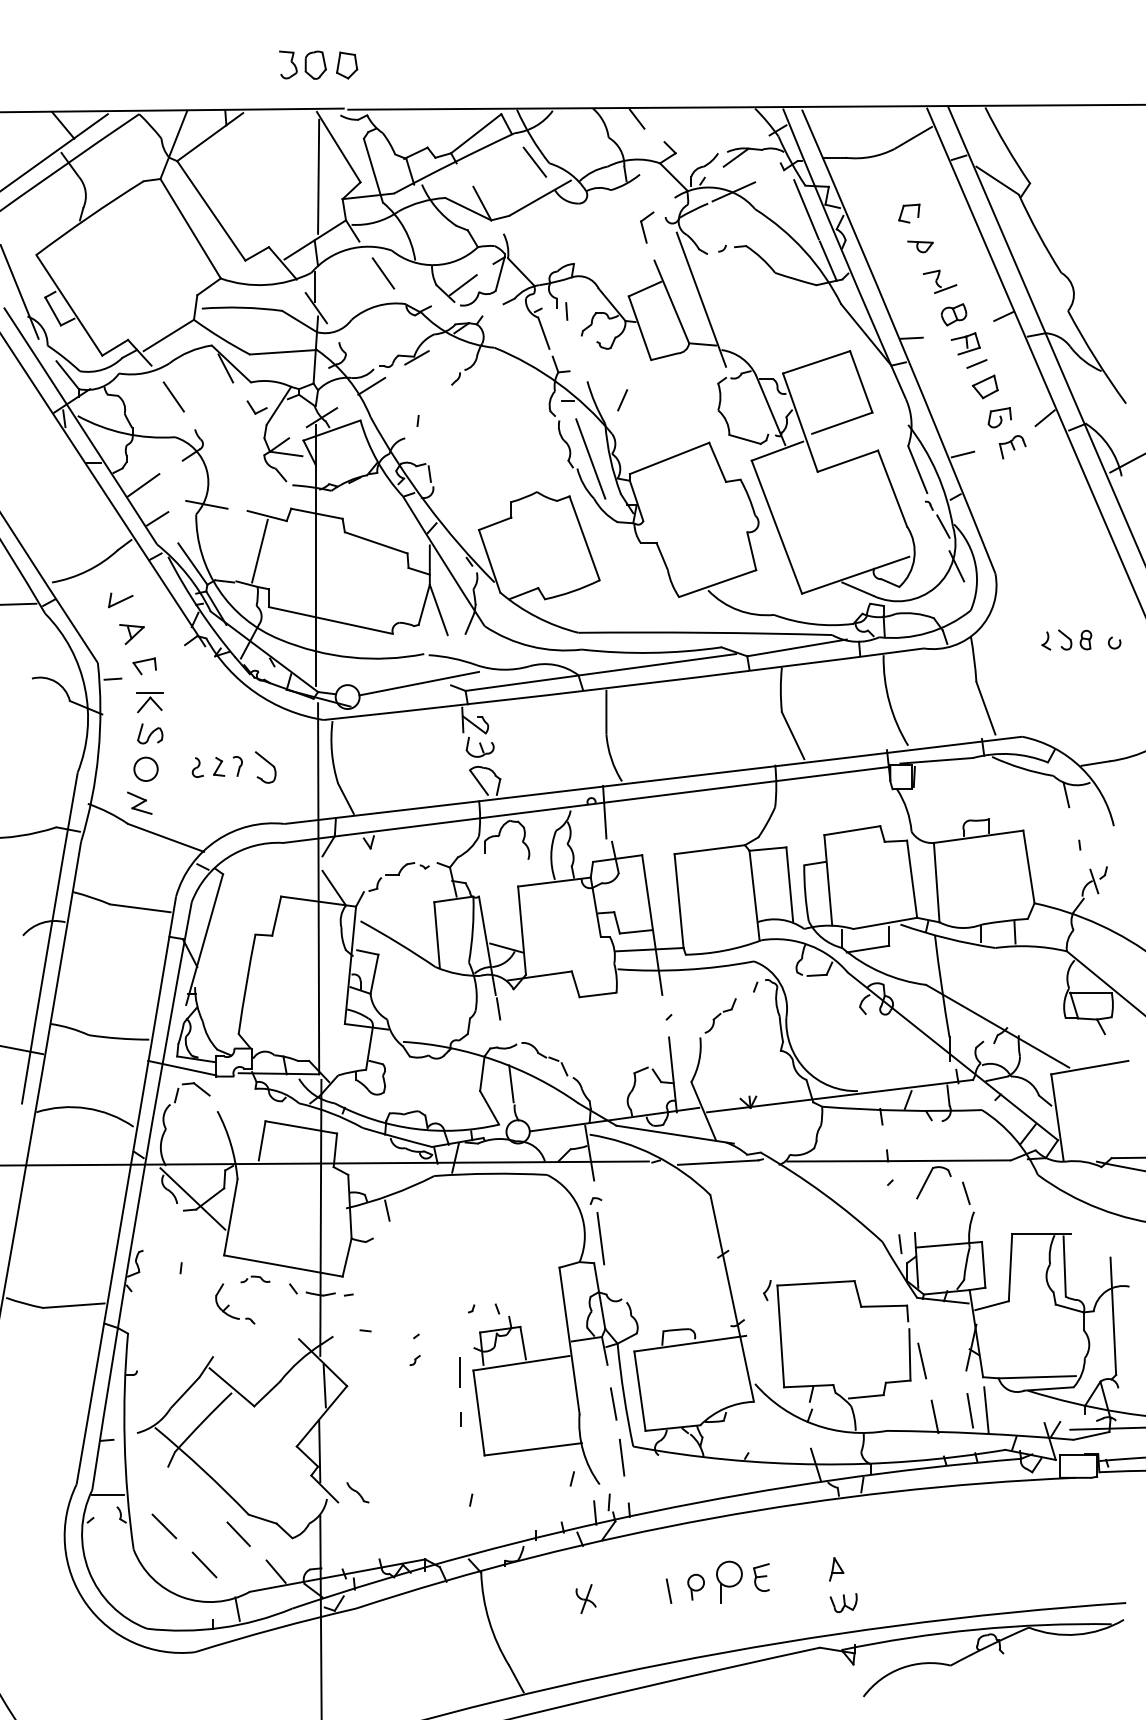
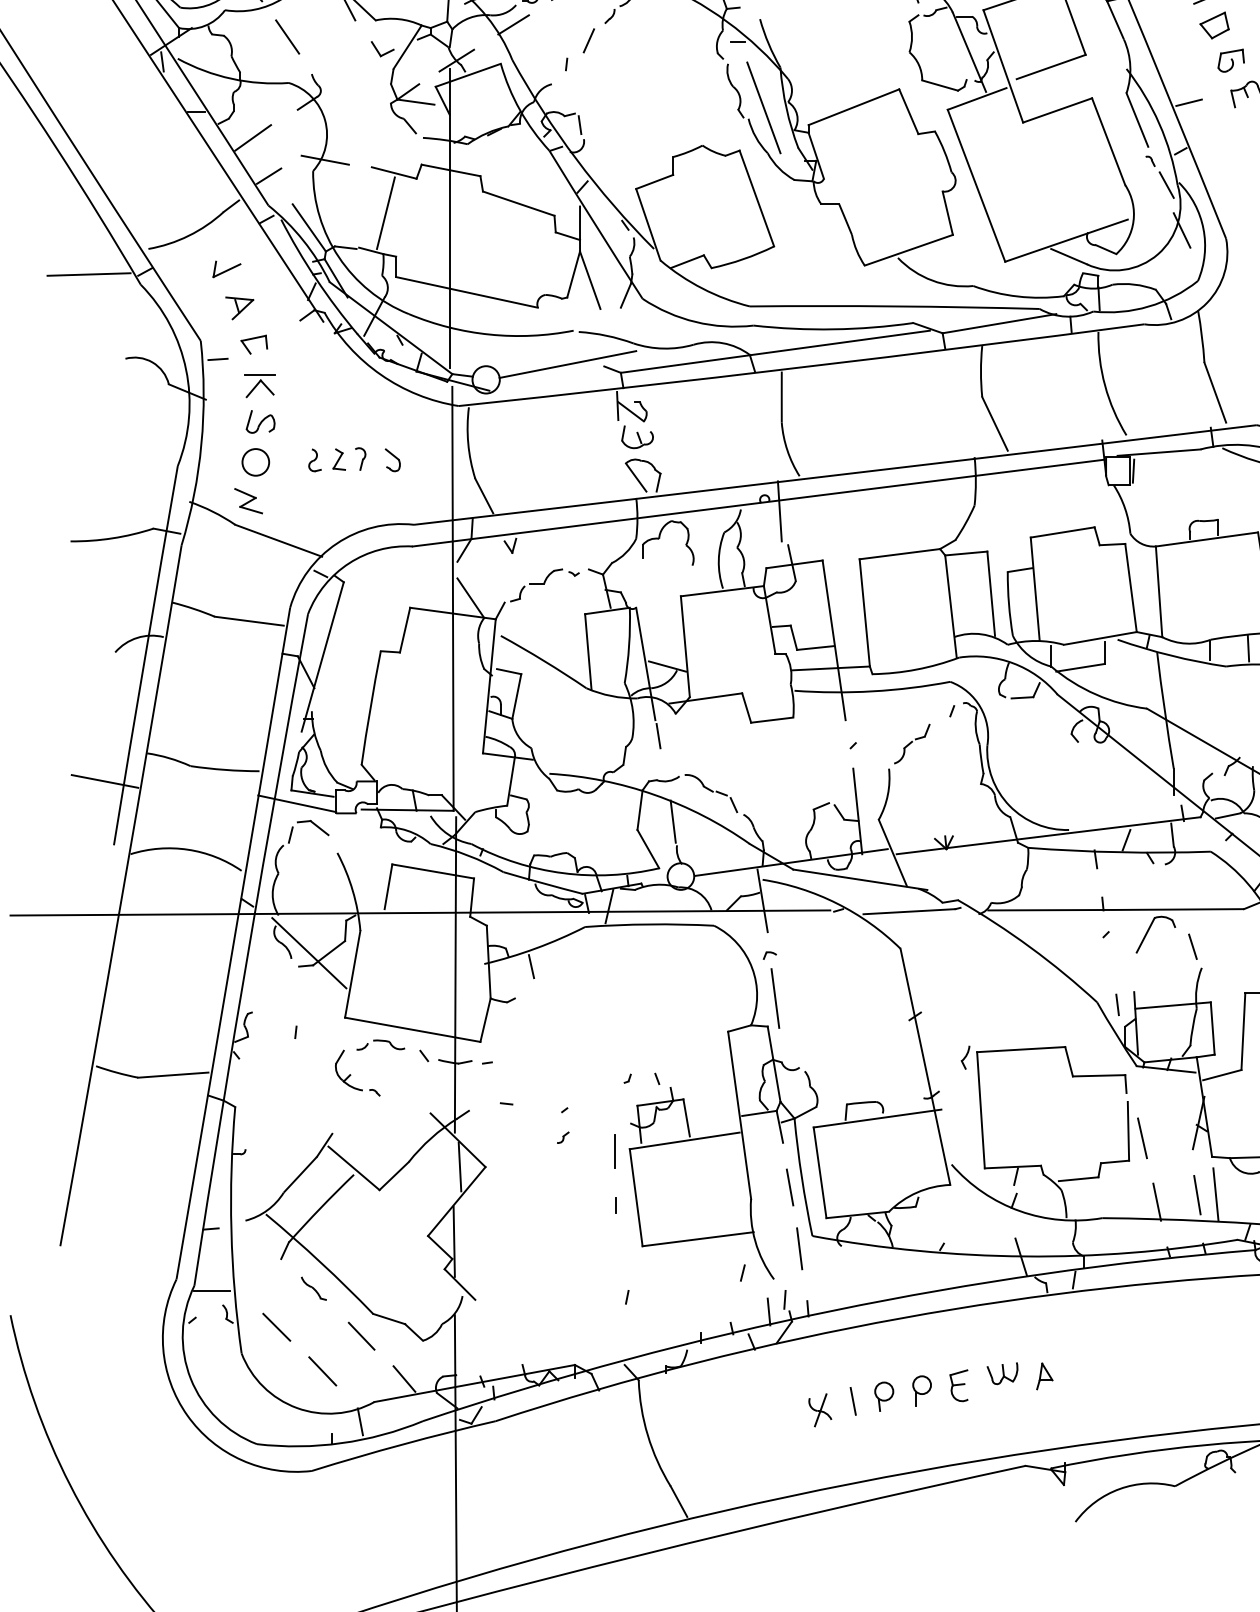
line: (622, 400) -> (588, 41), moved
part: (266, 767) -> (393, 460), size x0.62
part: (255, 1279) -> (380, 1045), size x1.43
part: (357, 1492) -> (313, 1288), moved
part: (728, 1581) -> (921, 1390), size x0.62
part: (585, 1598) -> (819, 1409), moved
part: (843, 1603) -> (1002, 1374), moved

